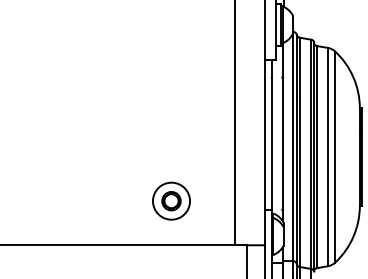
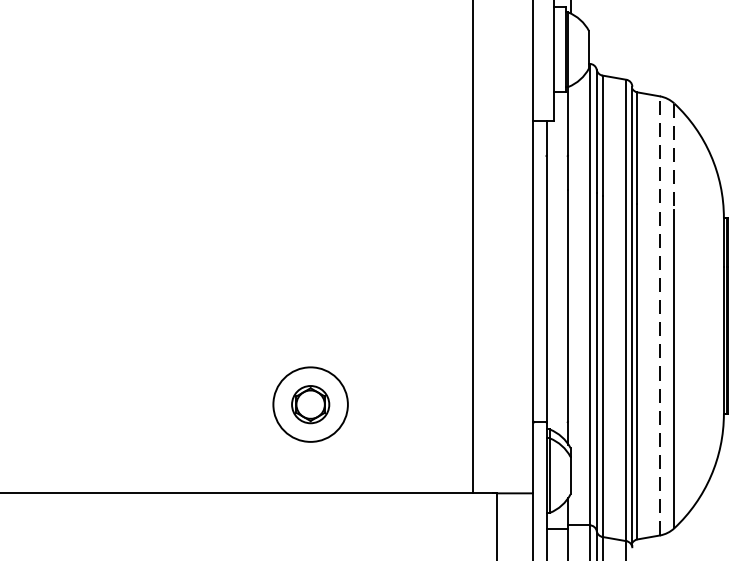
line: (335, 78) -> (674, 157), solid -> dashed
line: (328, 156) -> (660, 314), solid -> dashed
part: (171, 200) -> (310, 403), moved

